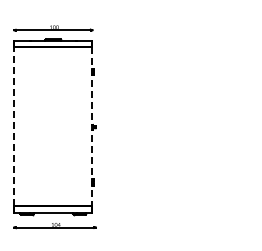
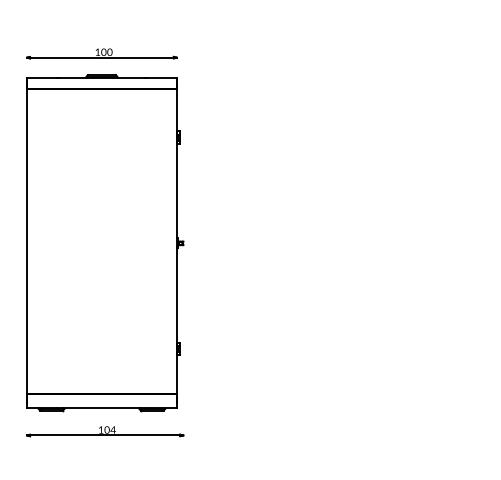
line: (14, 126) -> (27, 241), dashed -> solid
line: (92, 126) -> (176, 241), dashed -> solid

